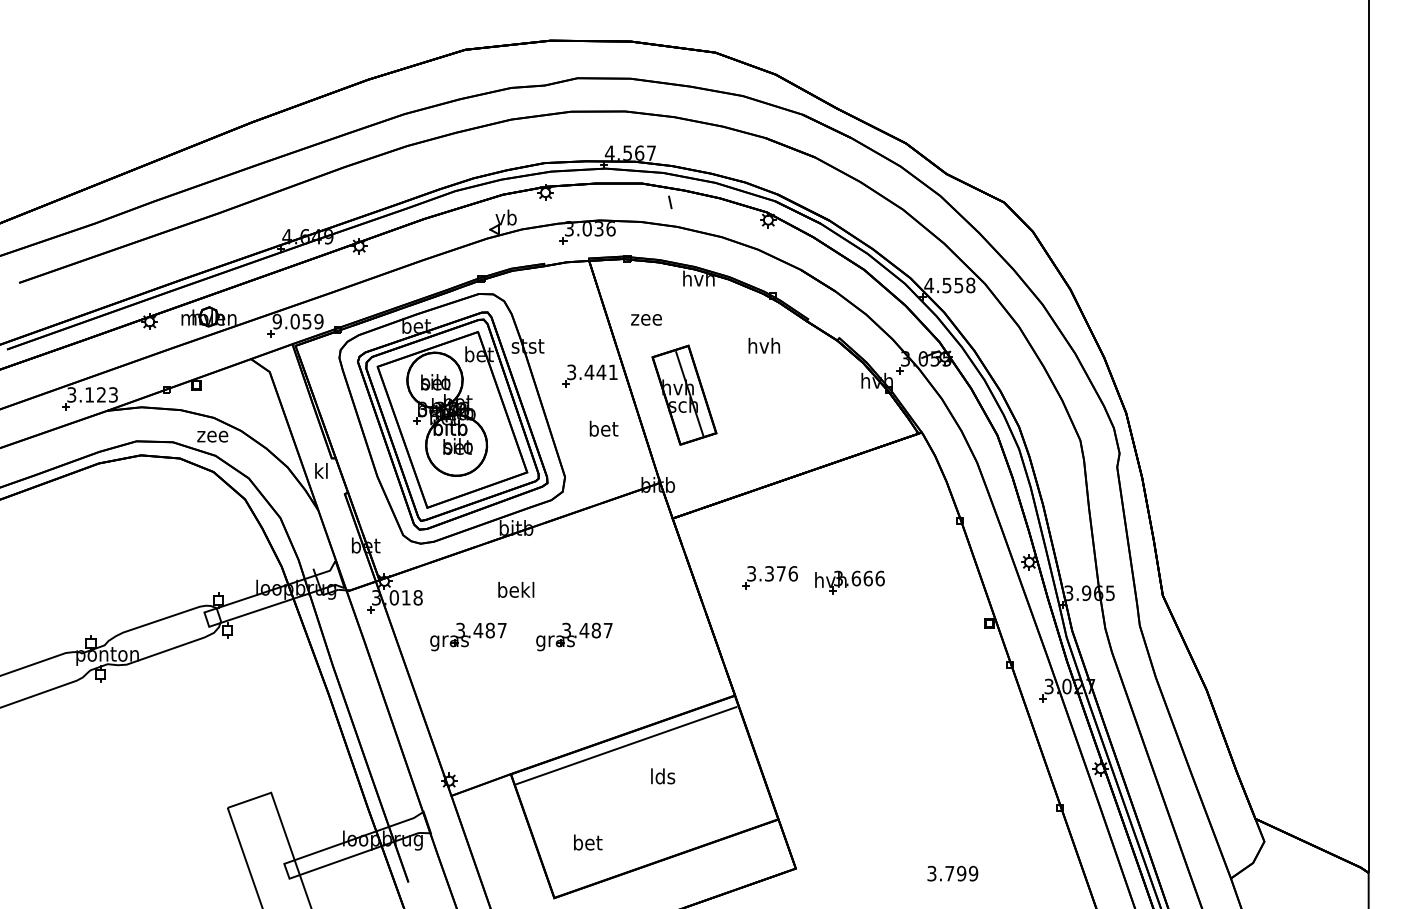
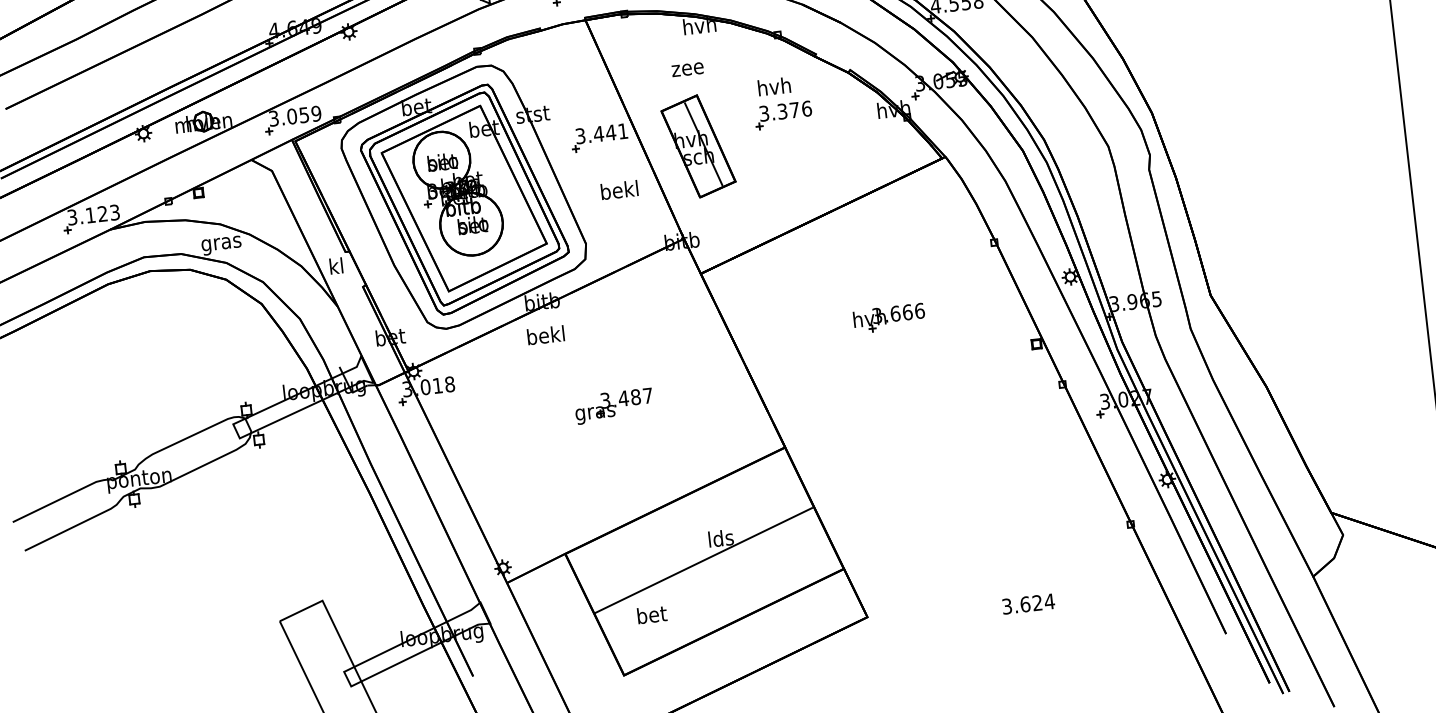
text: (646, 319) -> (687, 69), moved
text: (276, 321) -> (273, 118), 9.059 -> 3.059
text: (603, 428) -> (619, 189), bet -> bekl
text: (212, 438) -> (221, 245), zee -> gras
part: (769, 577) -> (783, 115), moved
text: (516, 589) -> (546, 334), moved
part: (468, 636) -> (505, 418), removed
line: (625, 745) -> (703, 560), moved
text: (961, 873) -> (1037, 602), 3.799 -> 3.624

